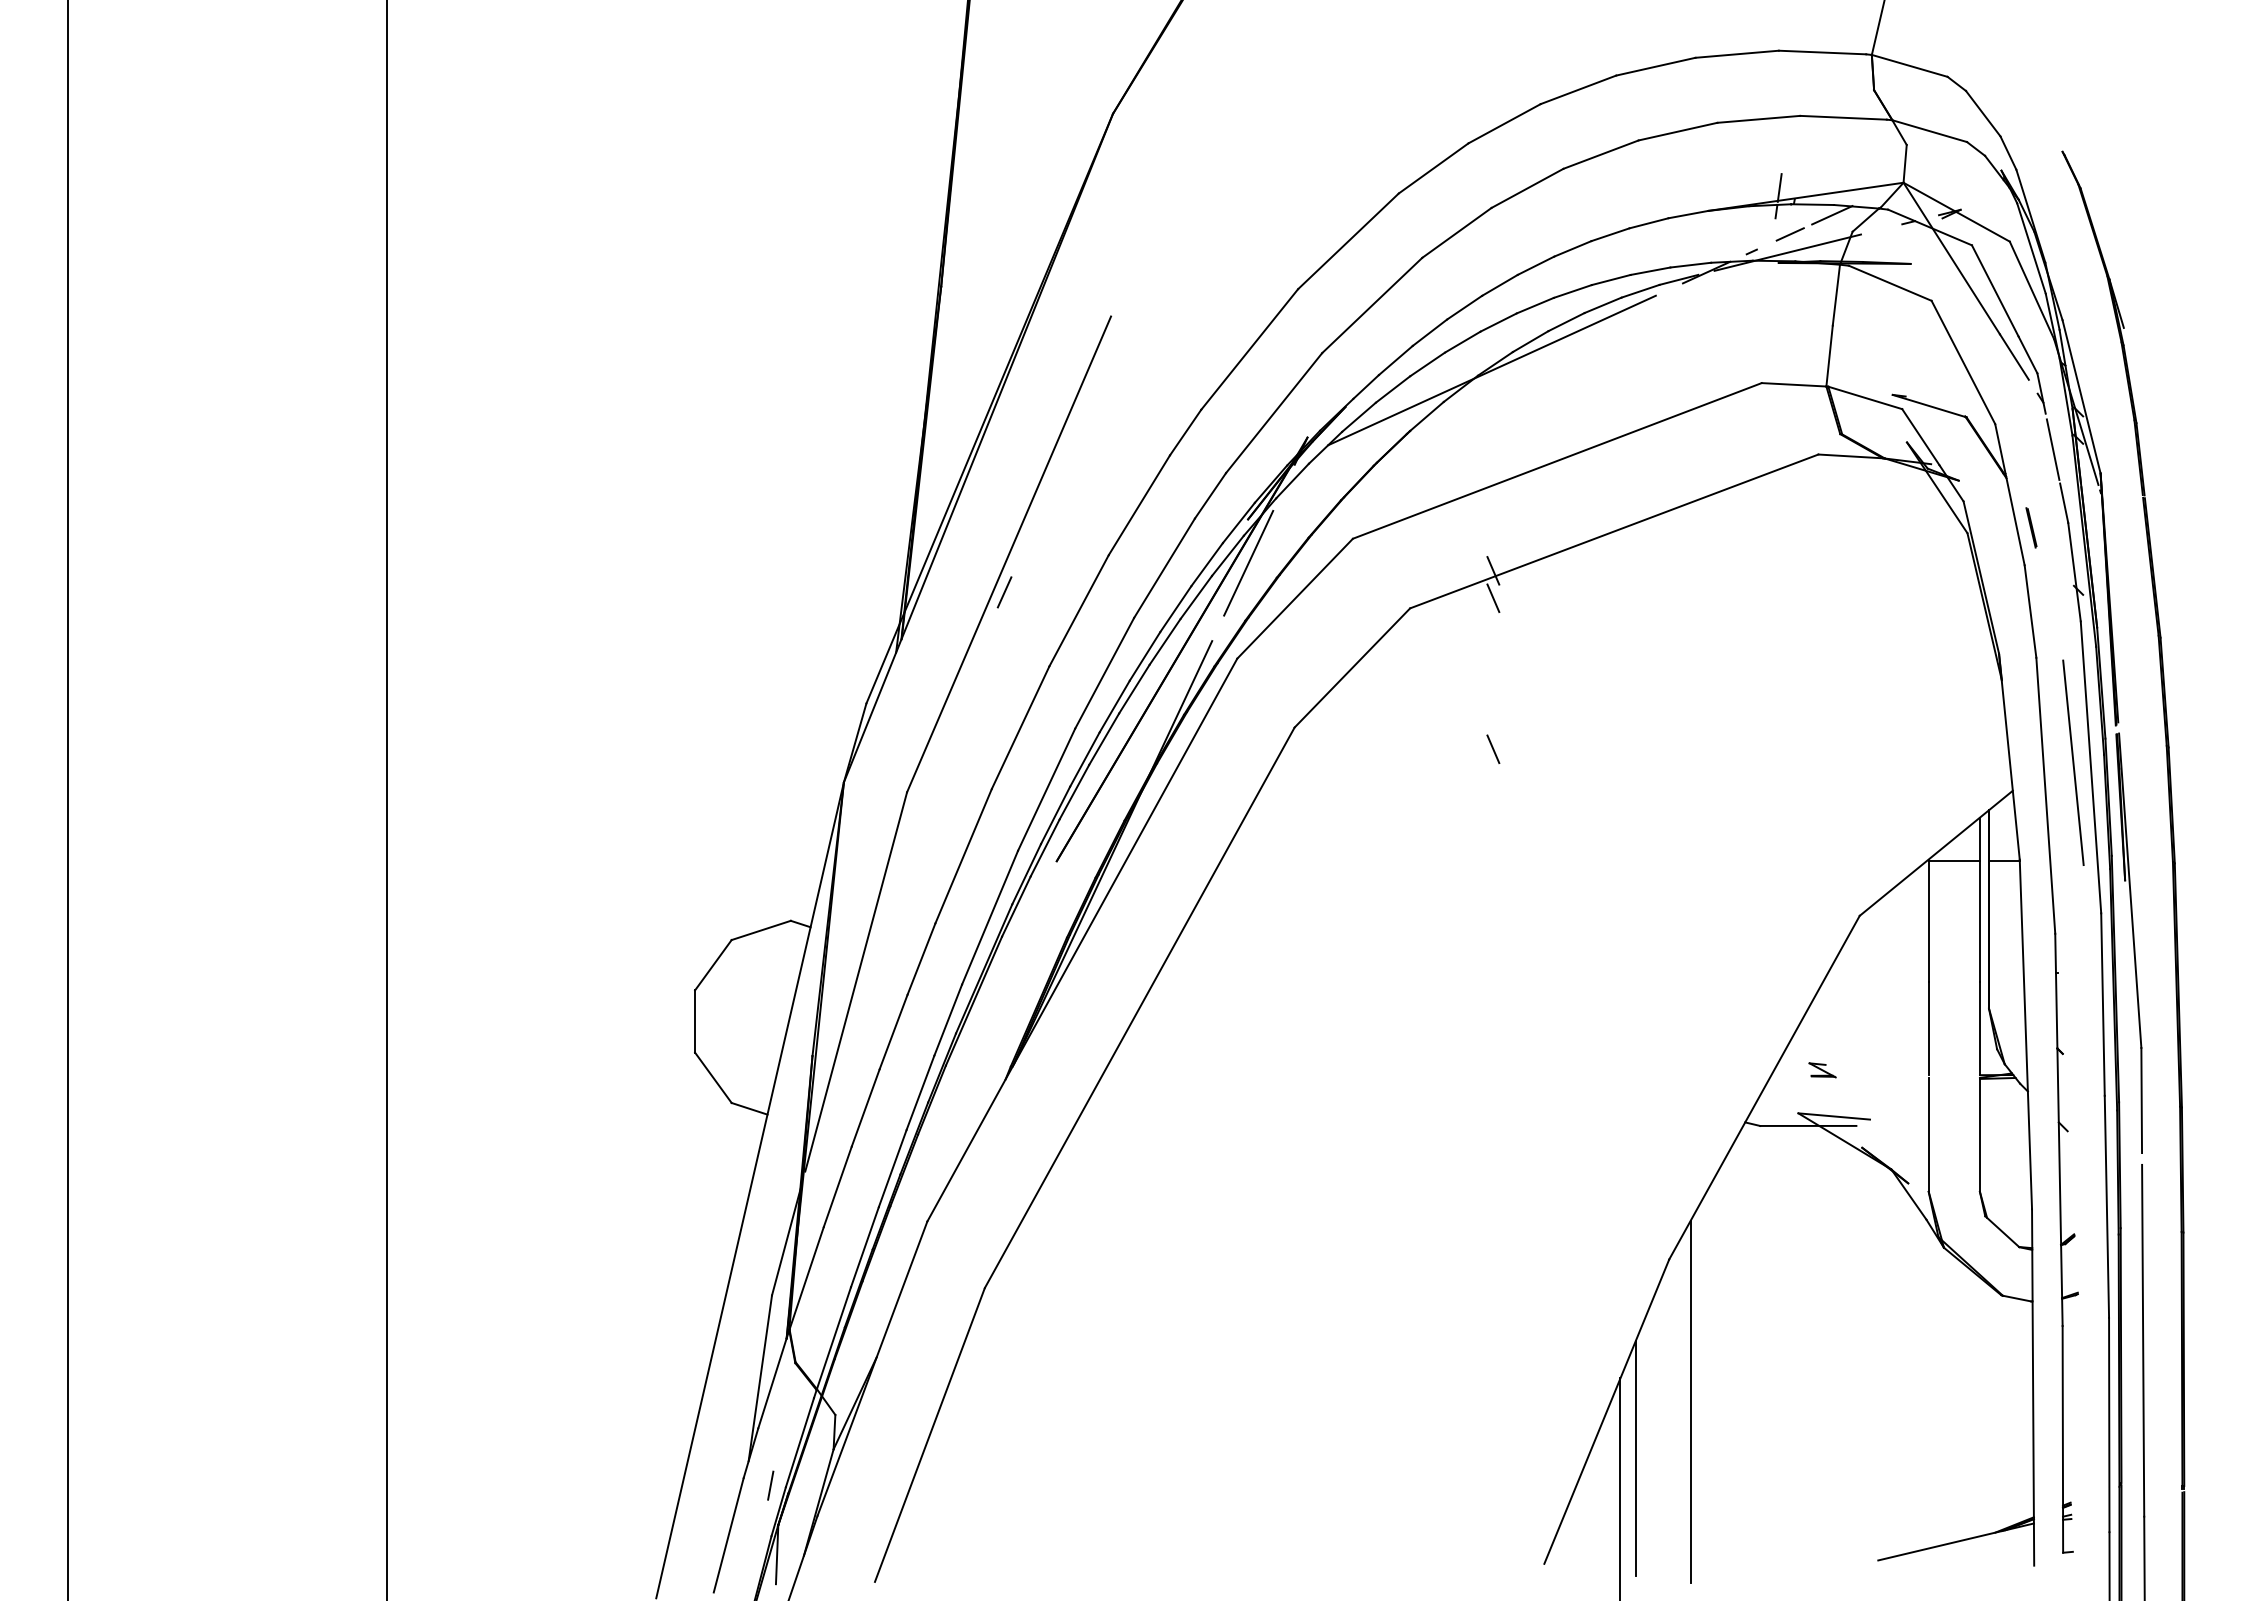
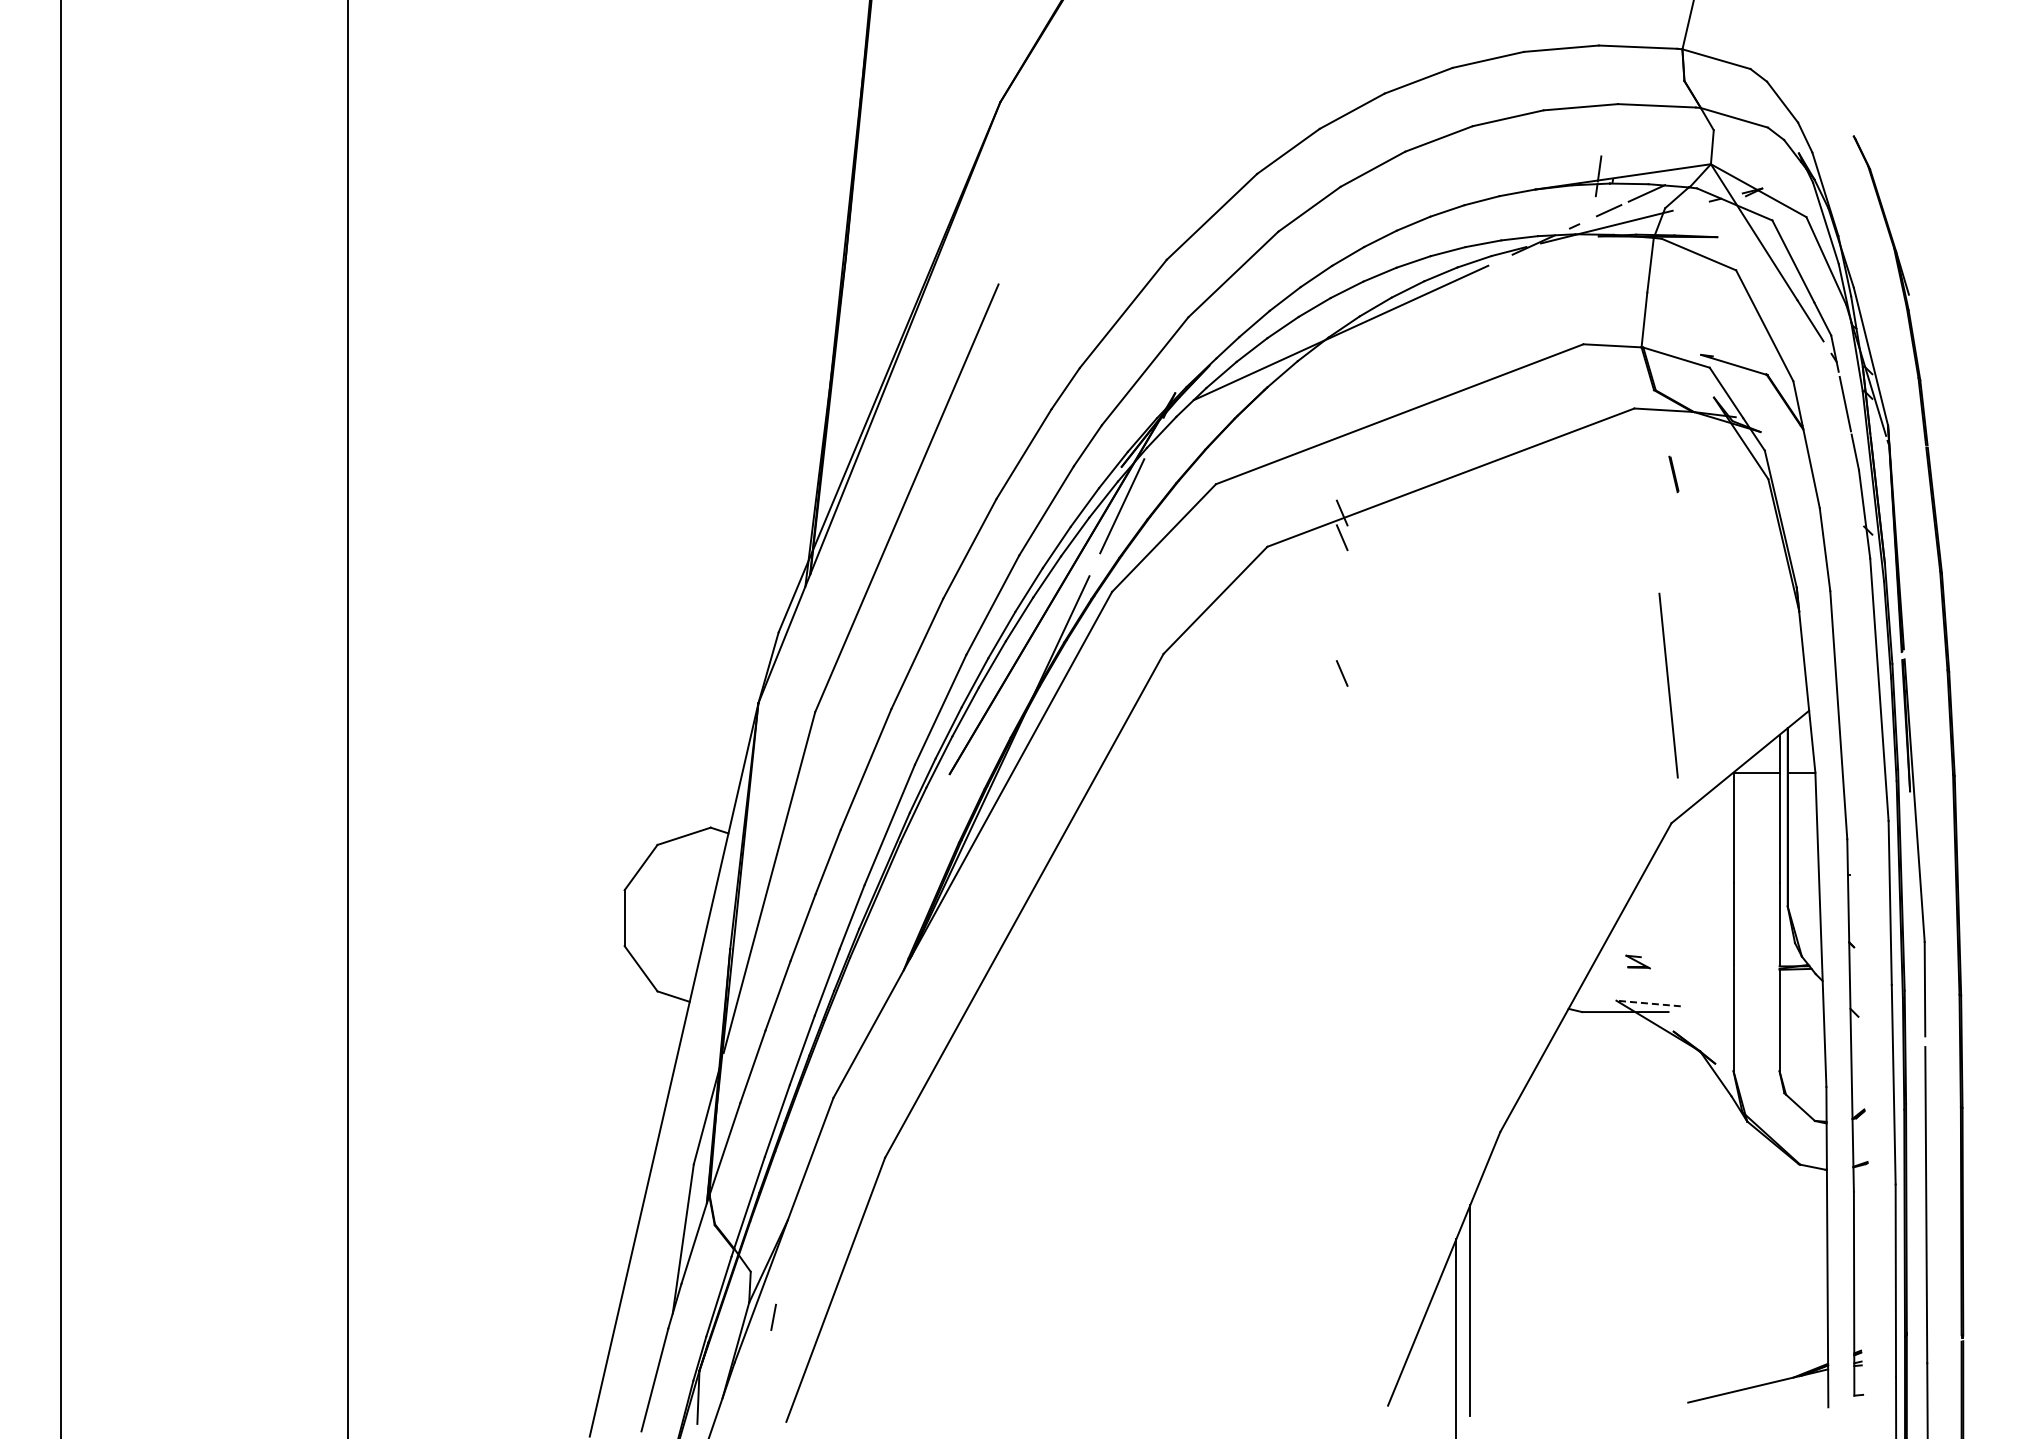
line: (2031, 527) -> (1673, 474), moved
line: (1004, 591) -> (902, 531), removed
line: (2073, 762) -> (1668, 685), moved
line: (1834, 1116) -> (1648, 1003), solid -> dashed
line: (1690, 1401) -> (1519, 1259), removed
line: (770, 1484) -> (773, 1316), moved

